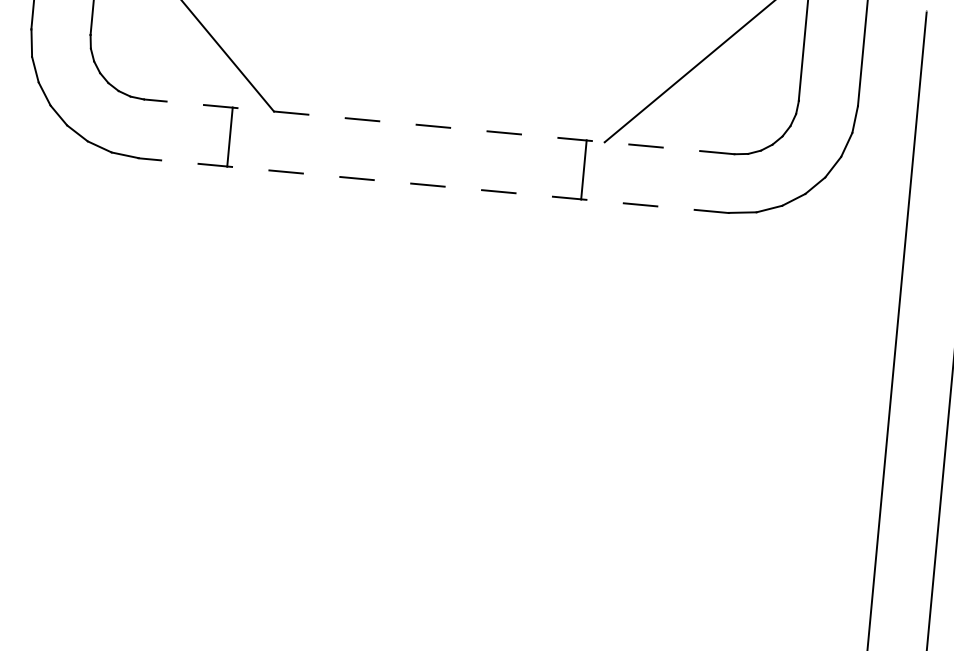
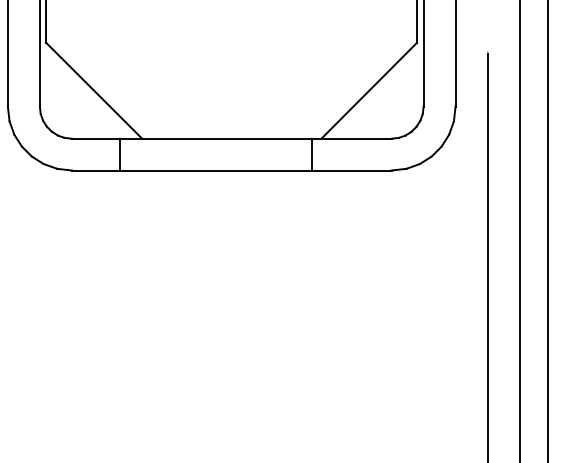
line: (438, 126) -> (231, 138), dashed -> solid
line: (433, 185) -> (231, 170), dashed -> solid

